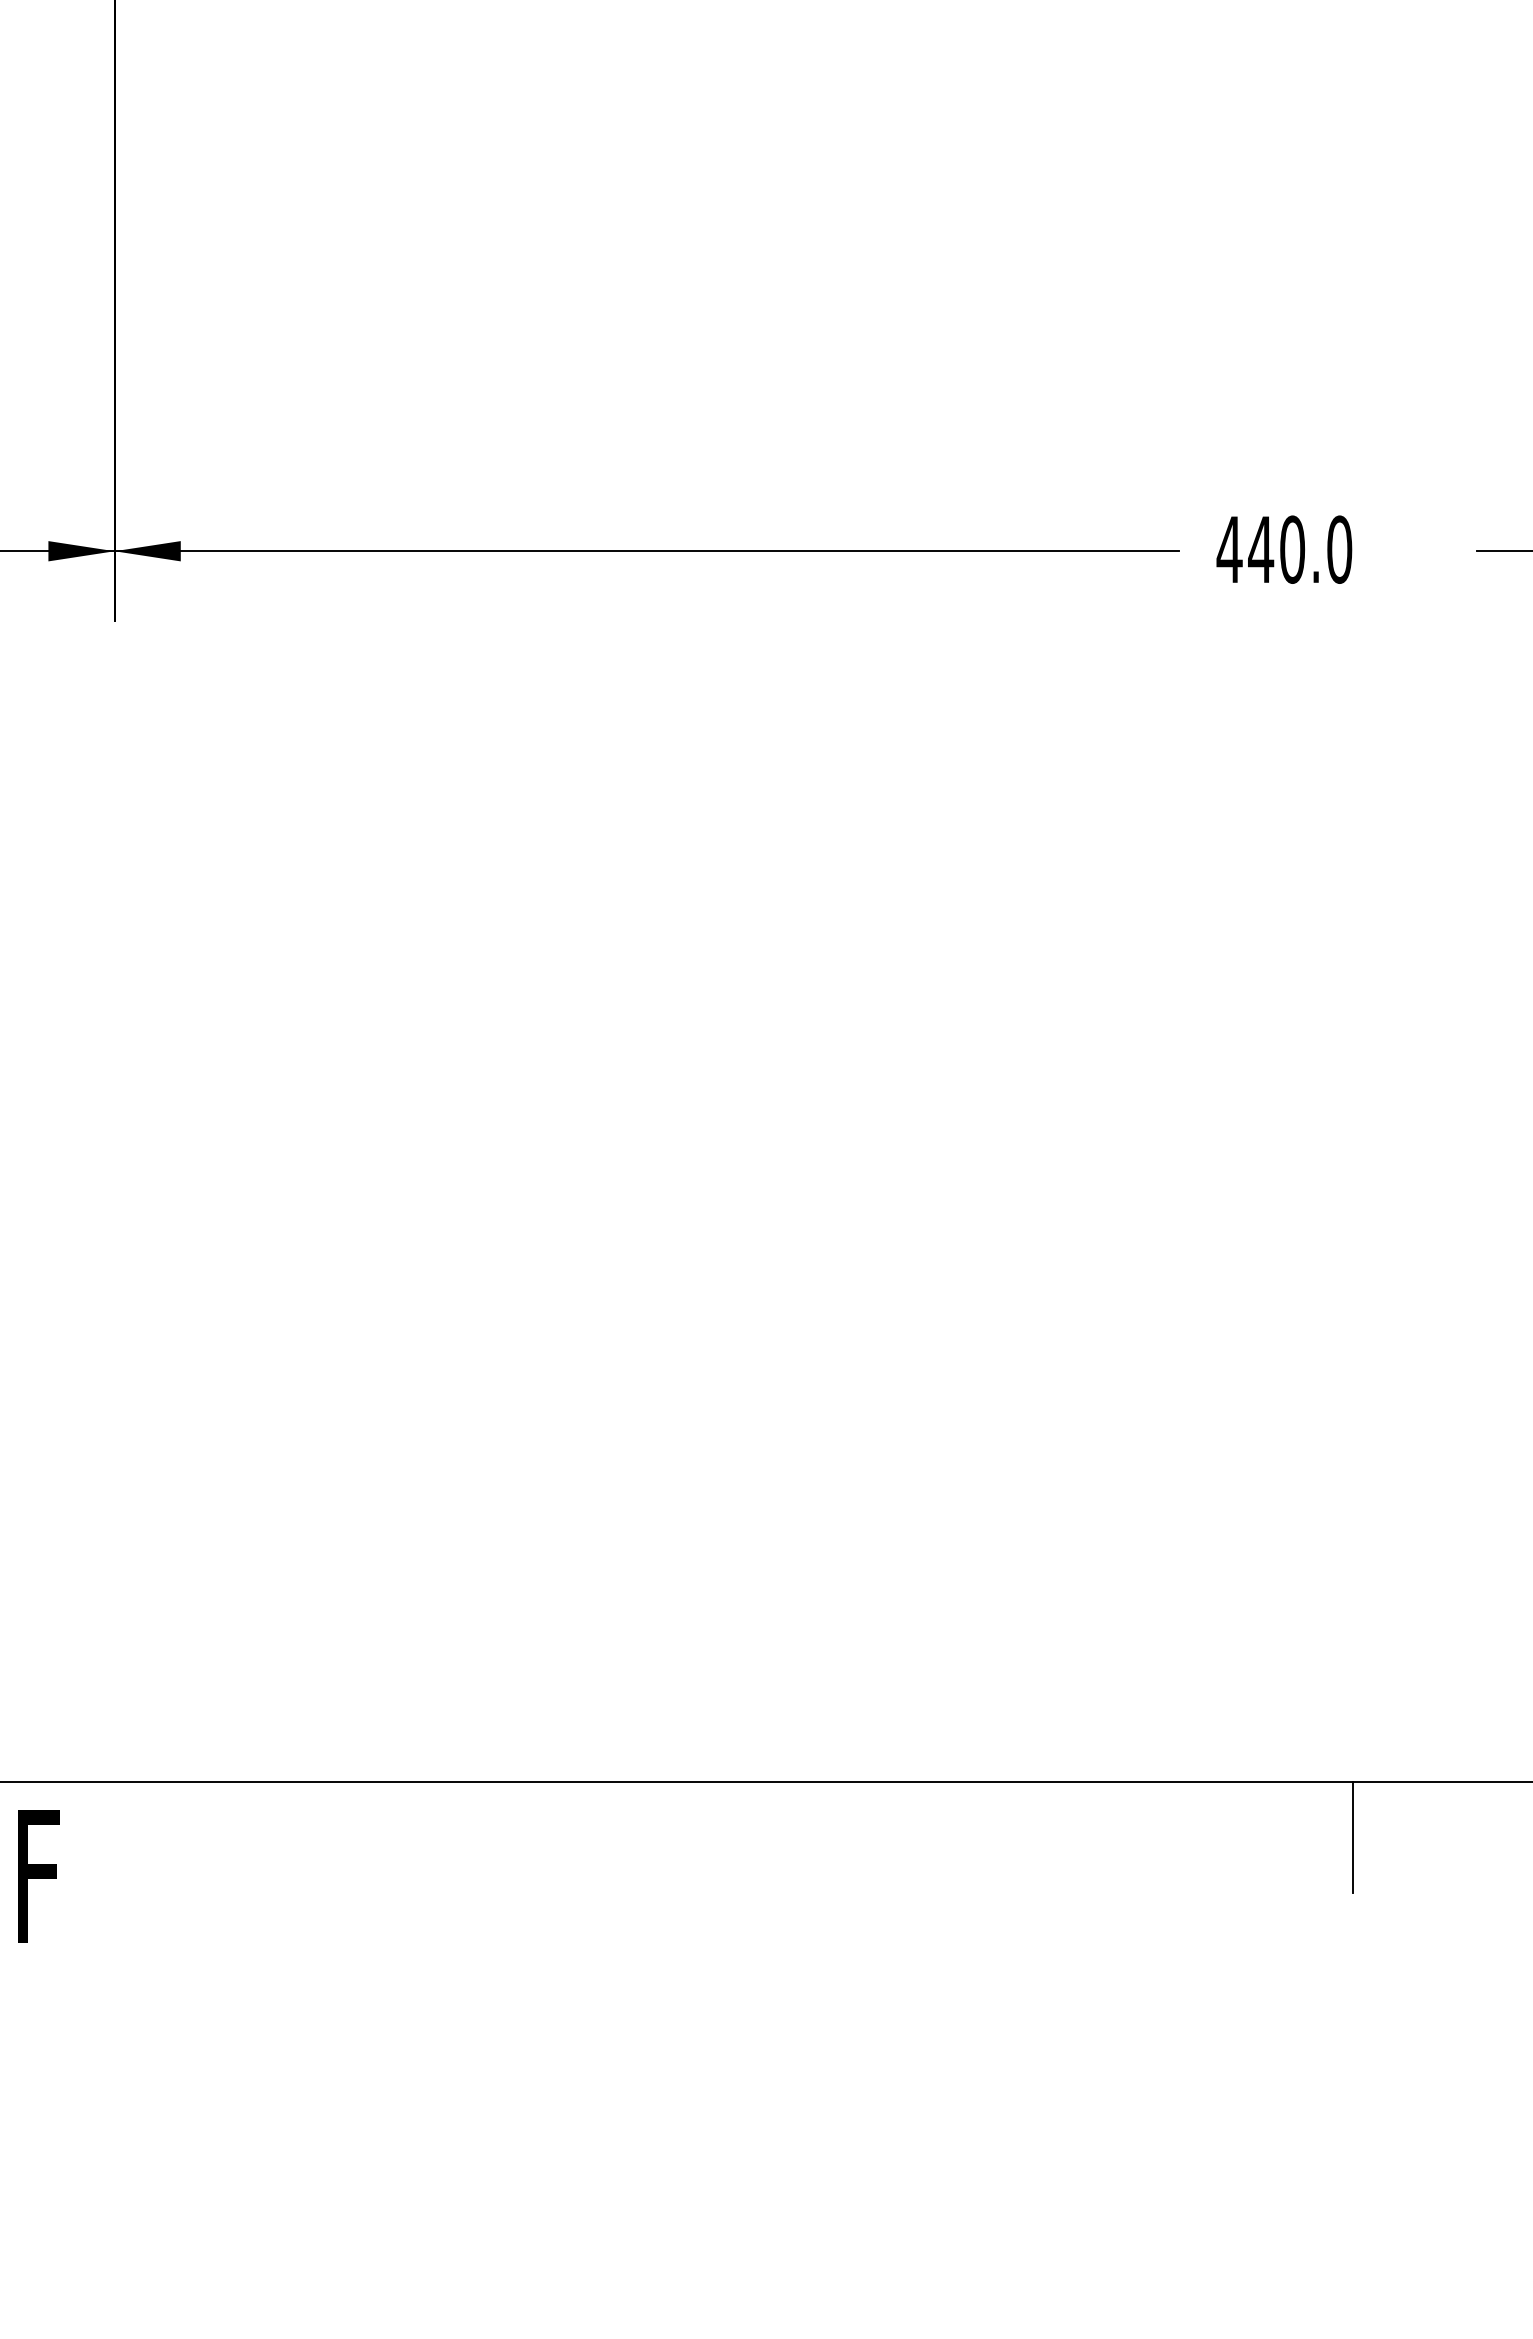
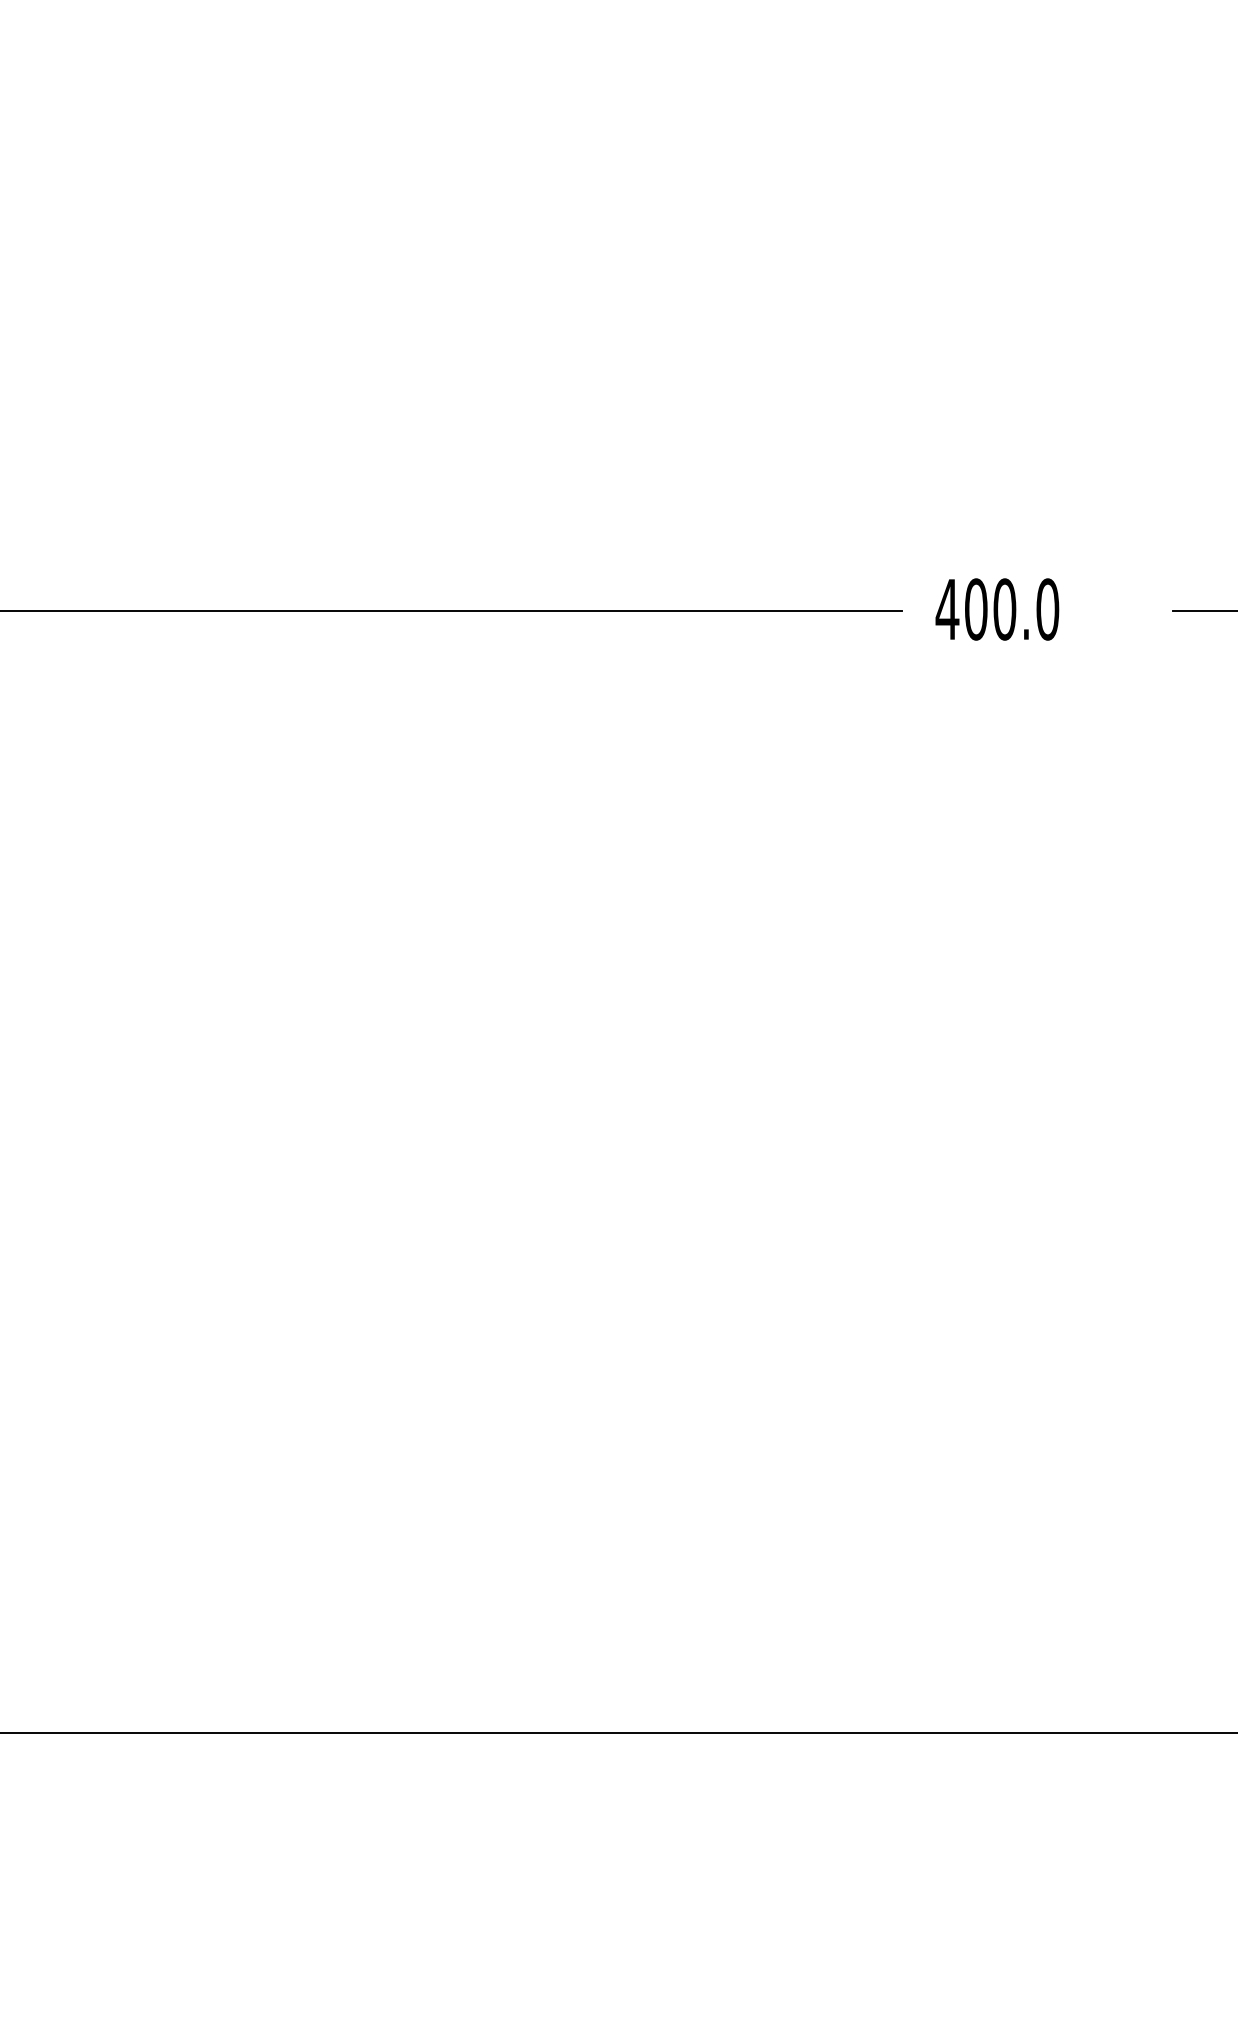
text: (1261, 549) -> (976, 609), 440.0 -> 400.0
line: (1352, 1837) -> (1059, 1783), removed

